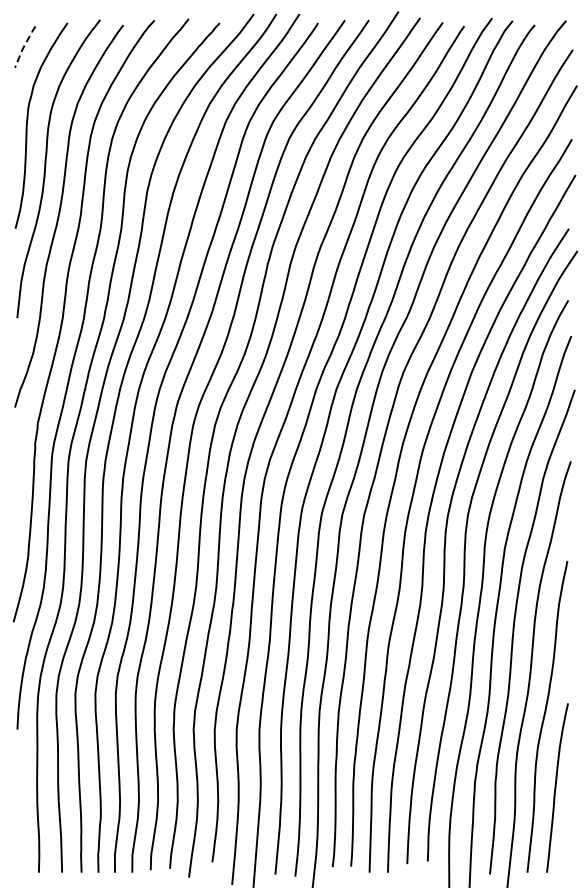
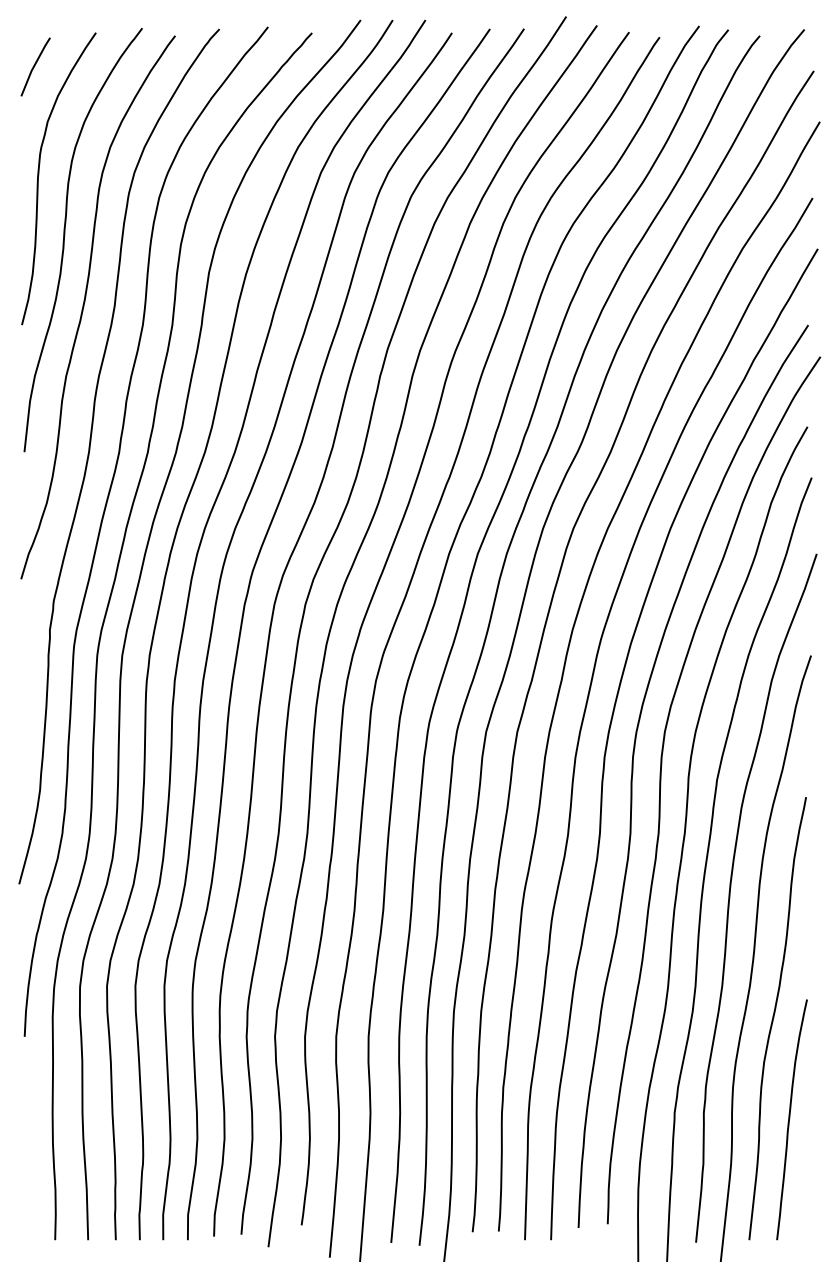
line: (24, 46) -> (34, 66), dashed -> solid

